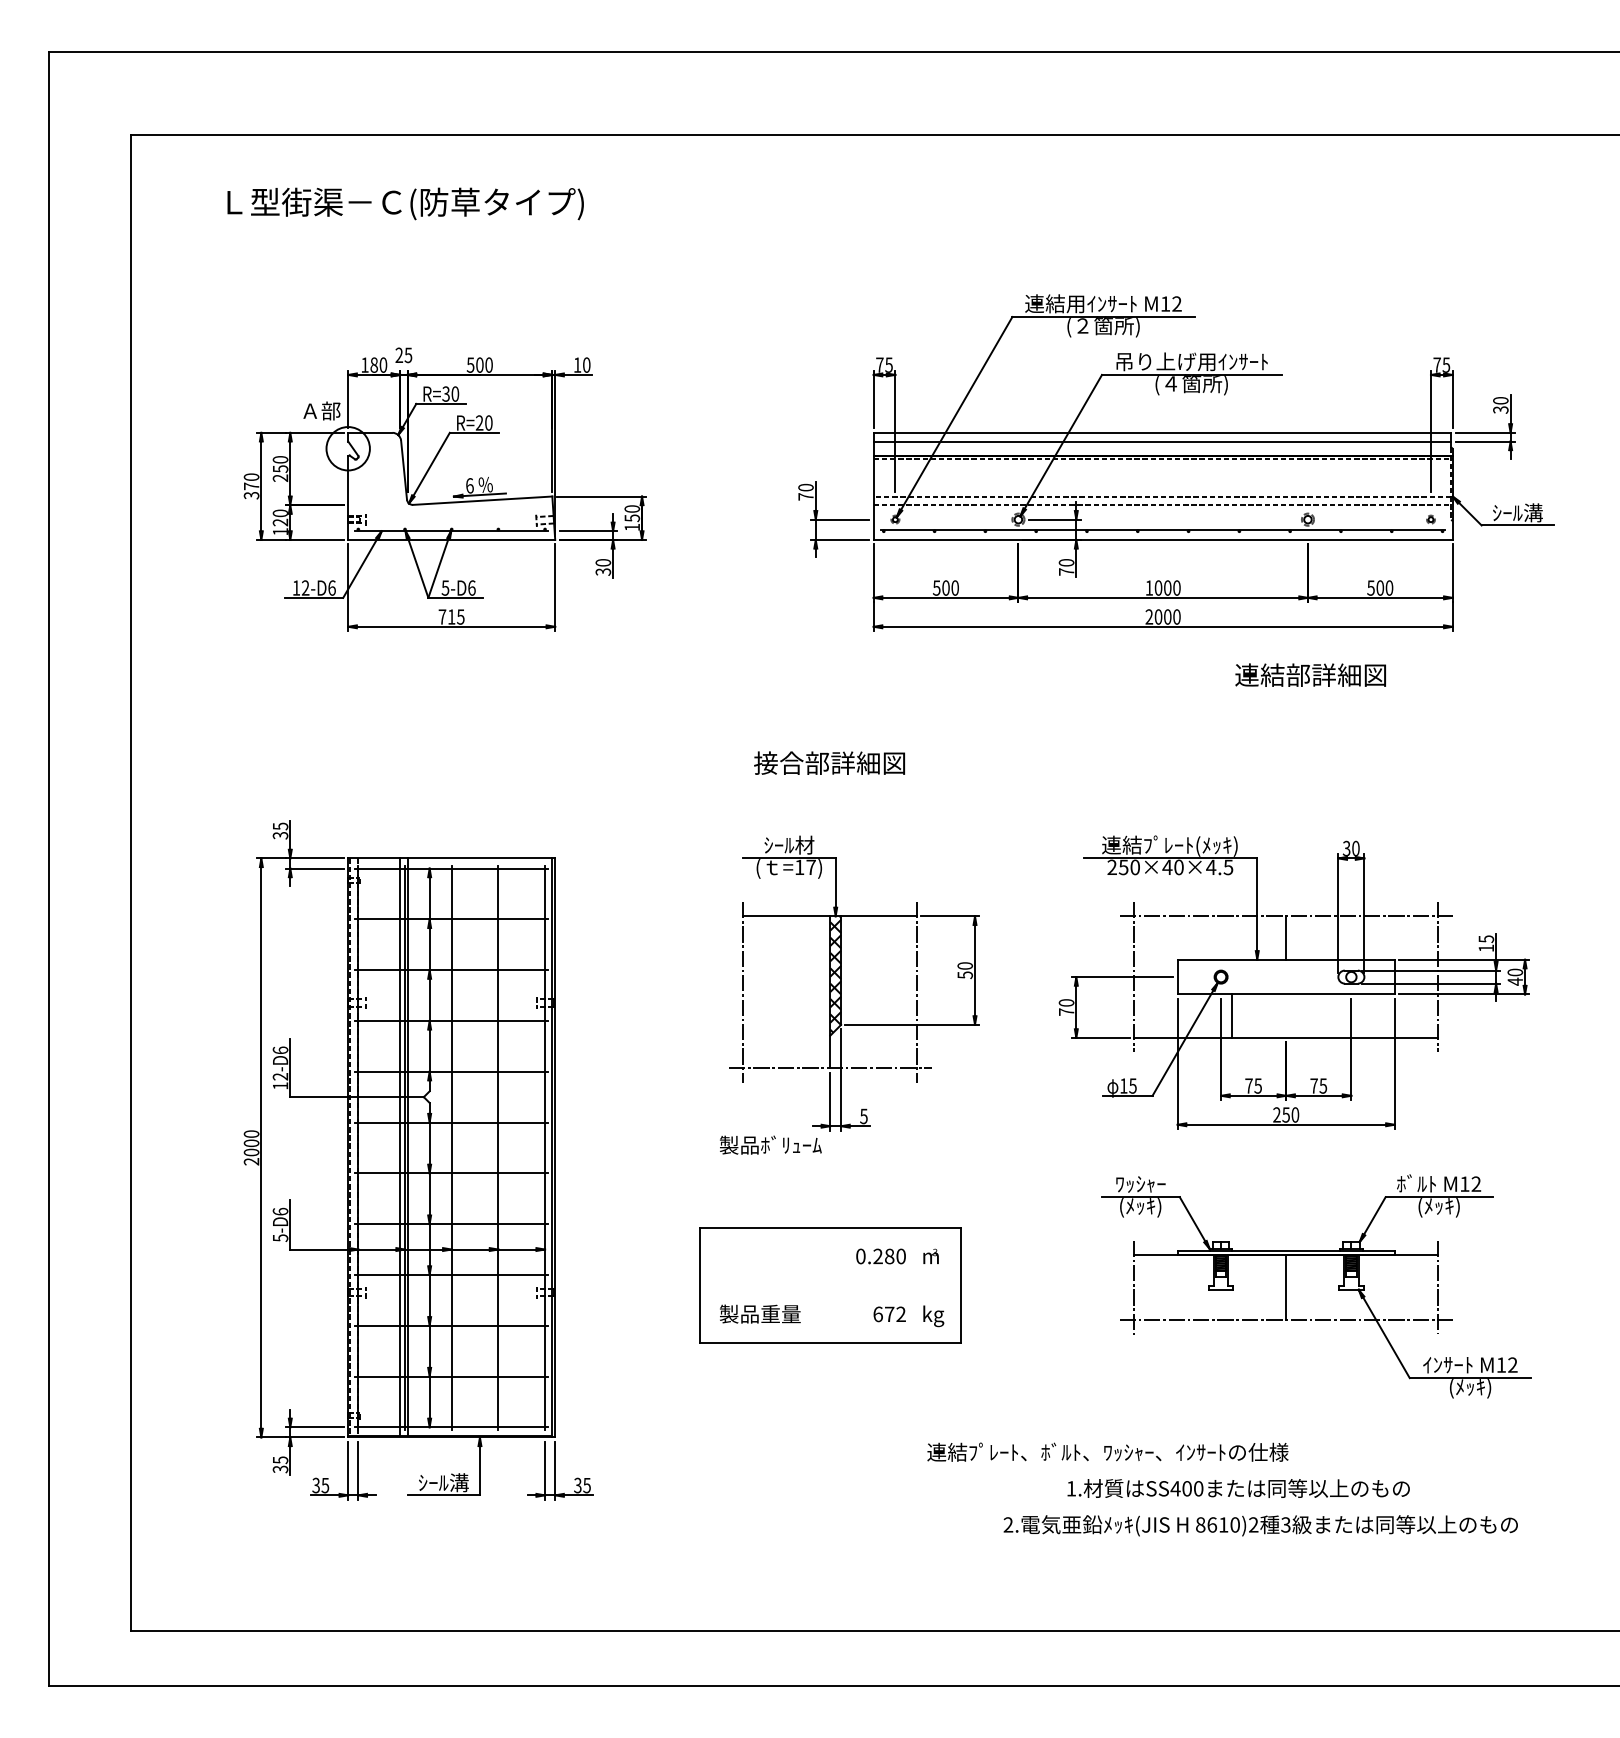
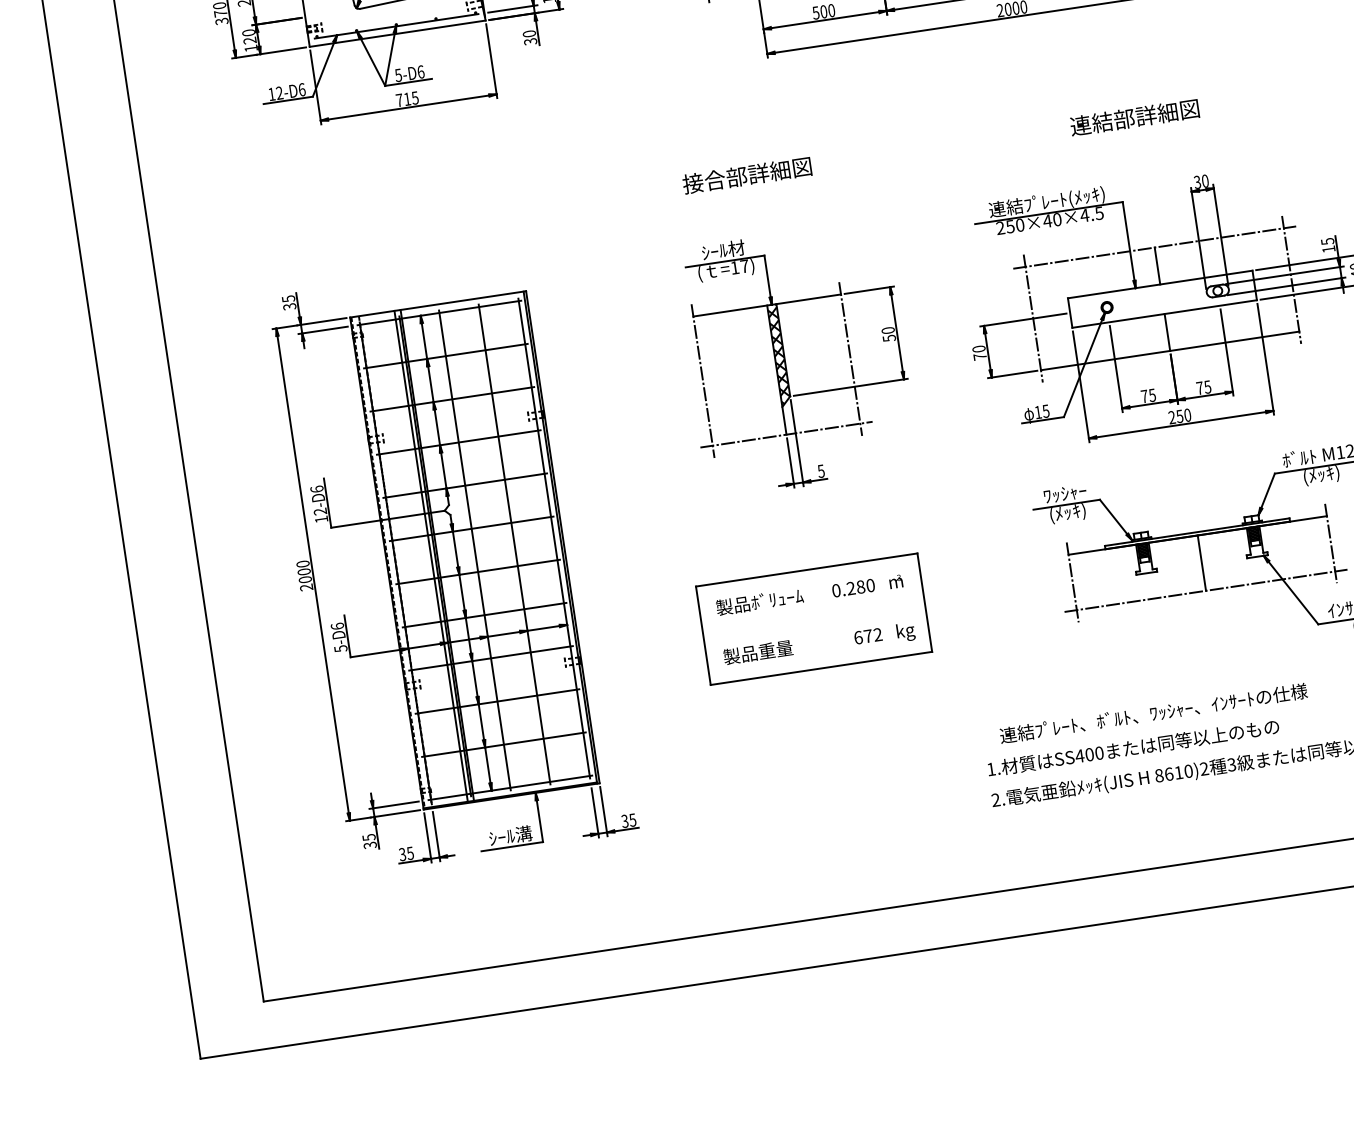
text: (1310, 674) -> (1134, 116), moved
line: (1232, 1015) -> (1167, 331), moved
text: (770, 1144) -> (759, 601), moved
text: (1107, 1451) -> (1153, 712), moved
text: (1238, 1488) -> (1133, 747), moved

